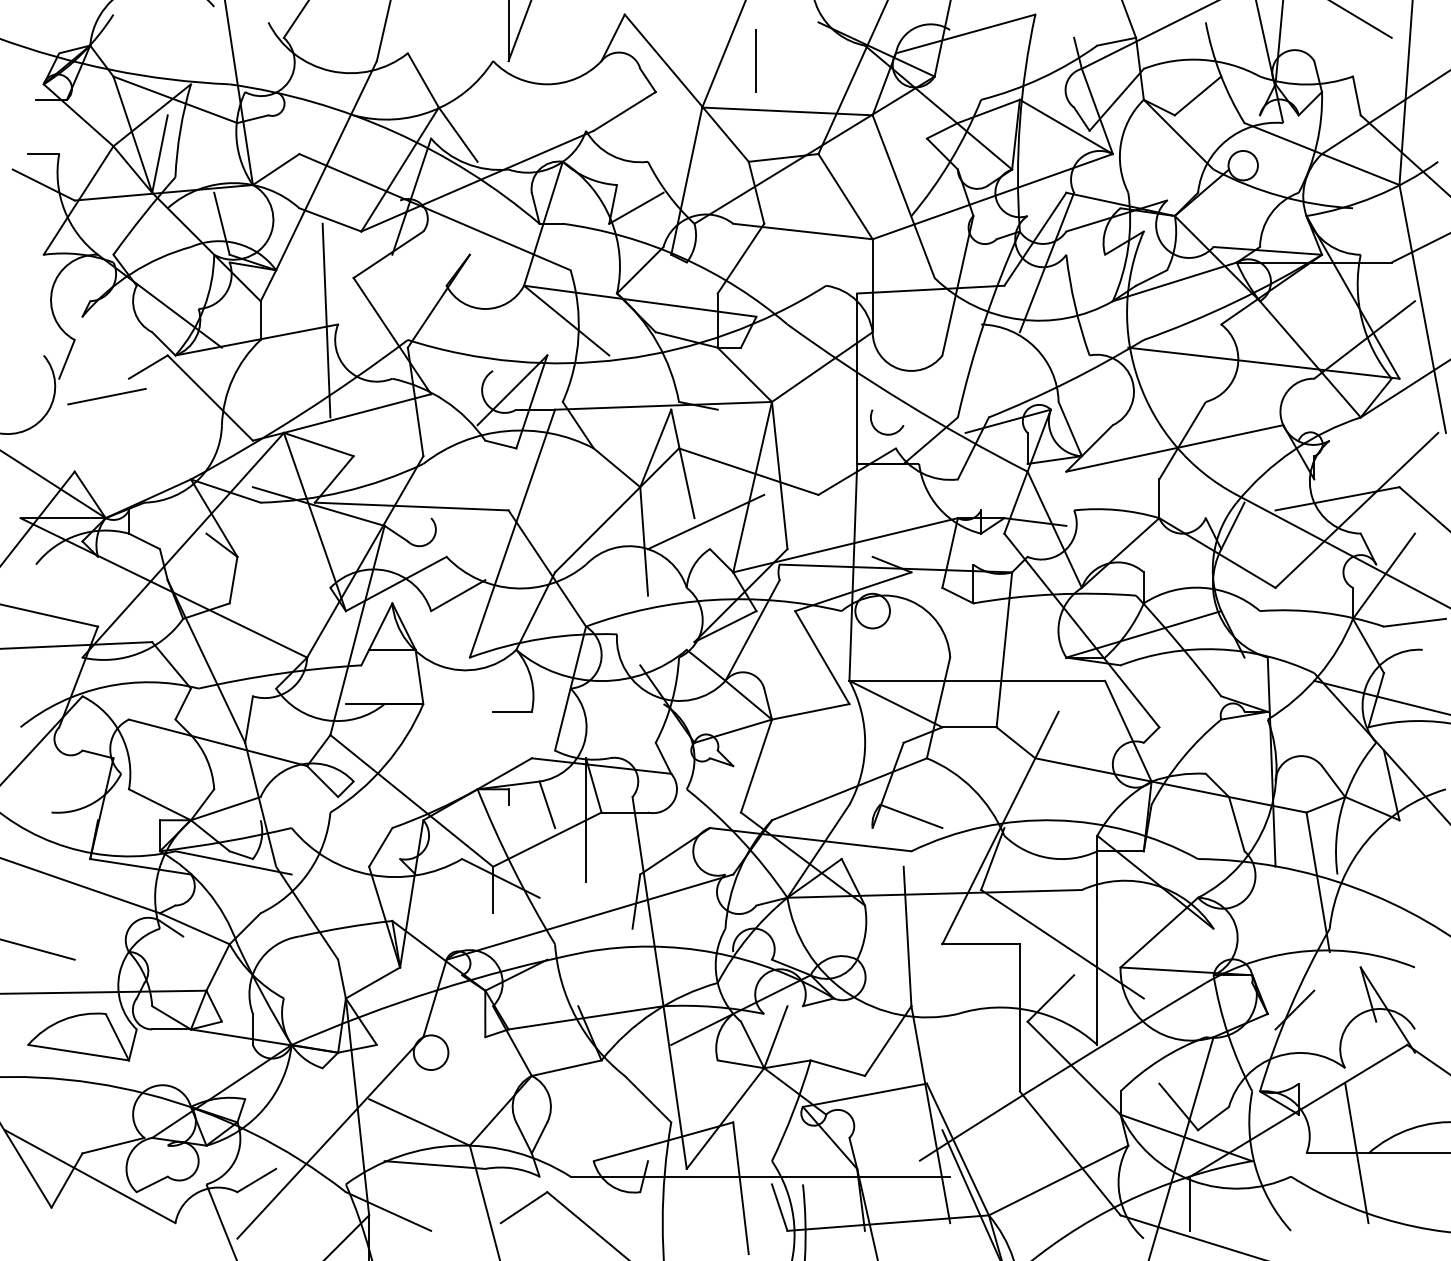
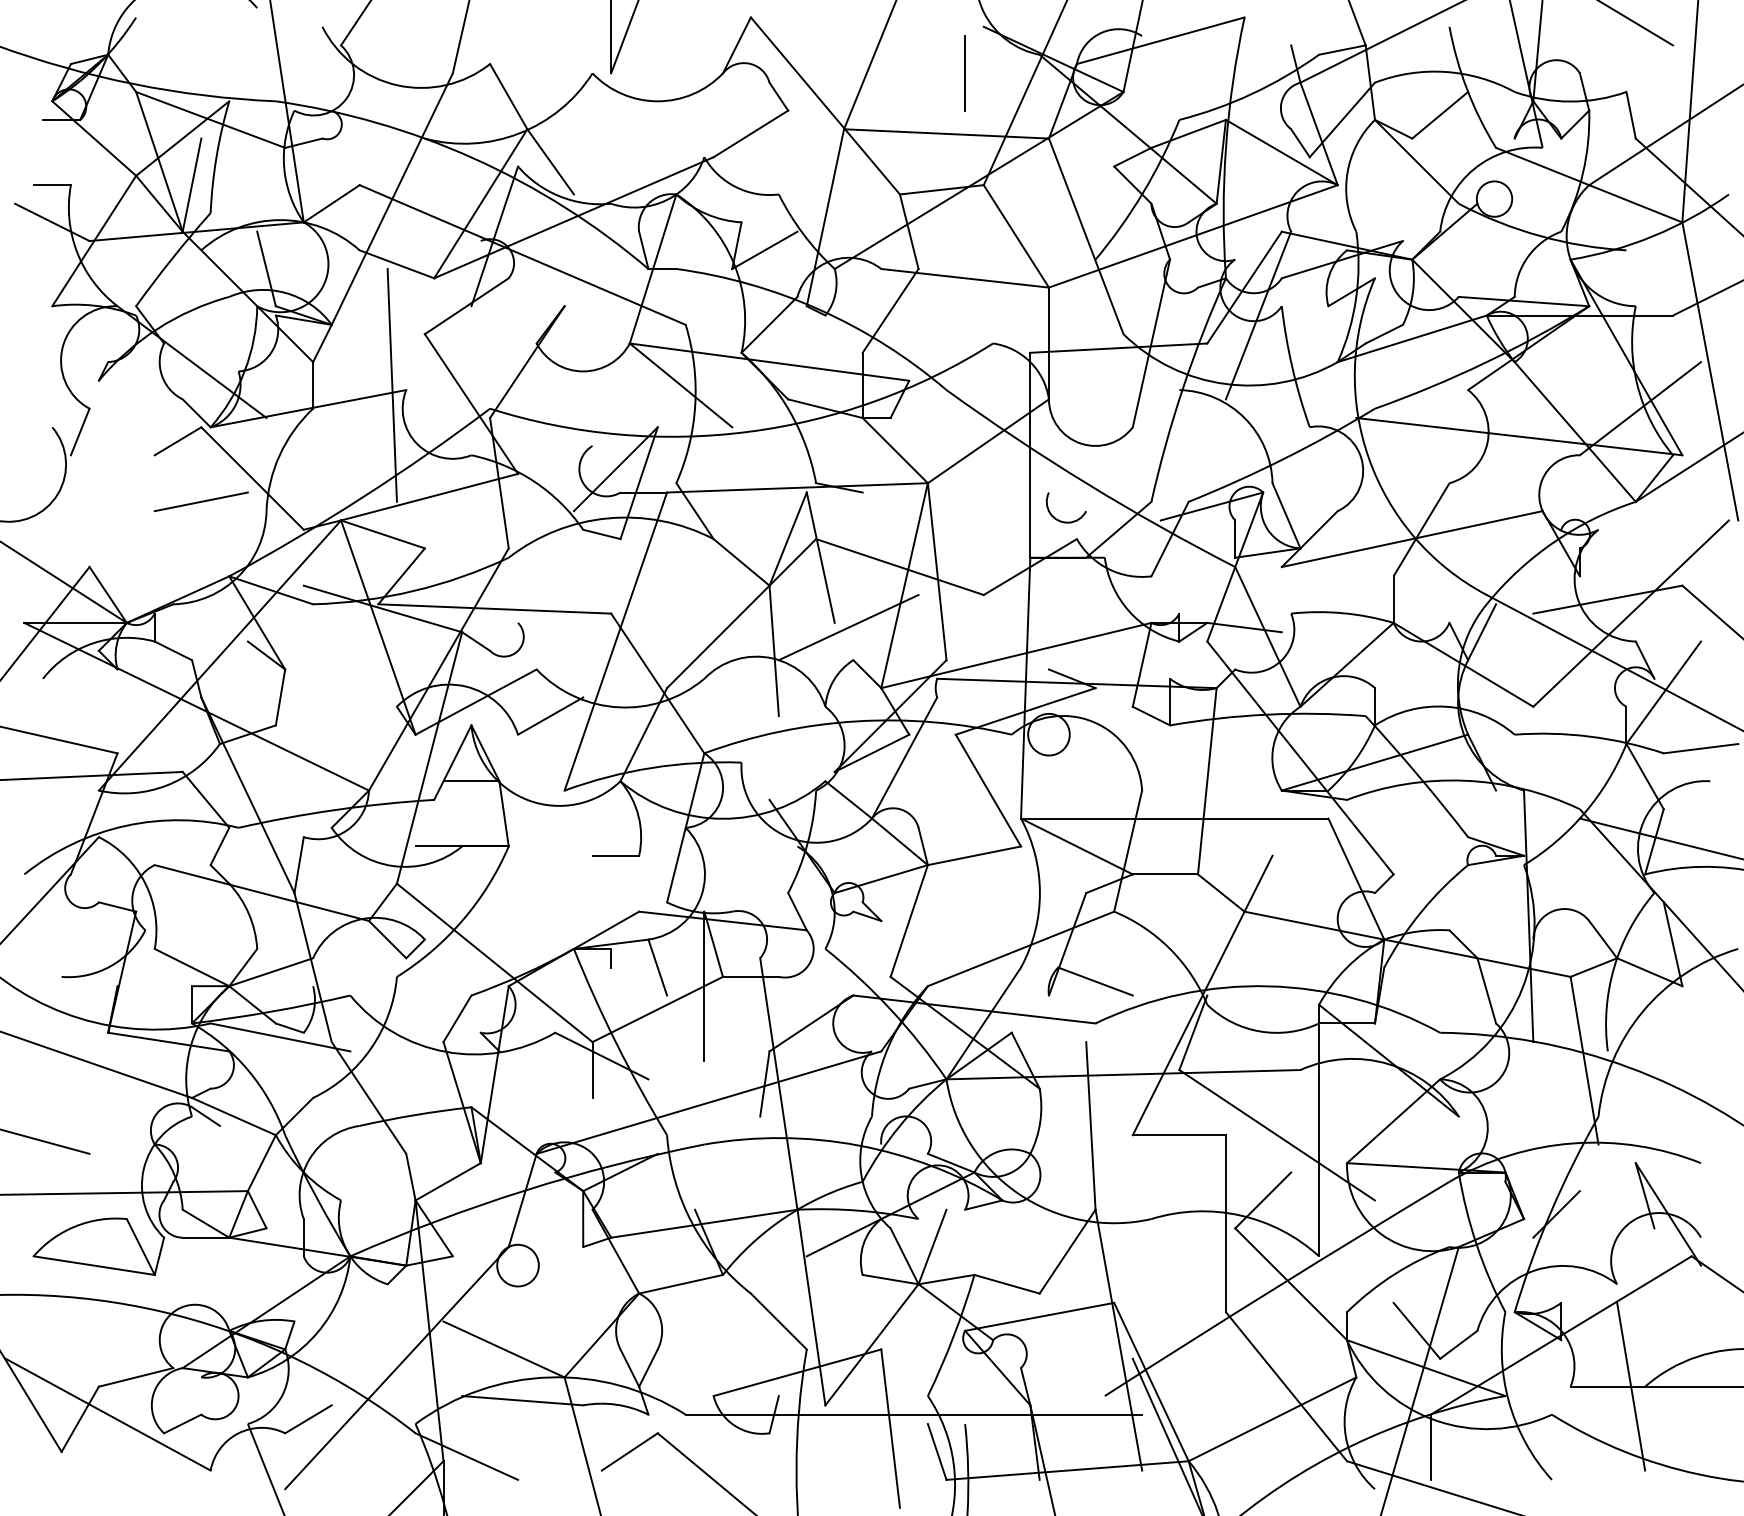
line: (755, 61) -> (964, 73), moved
line: (106, 396) -> (200, 501), moved

